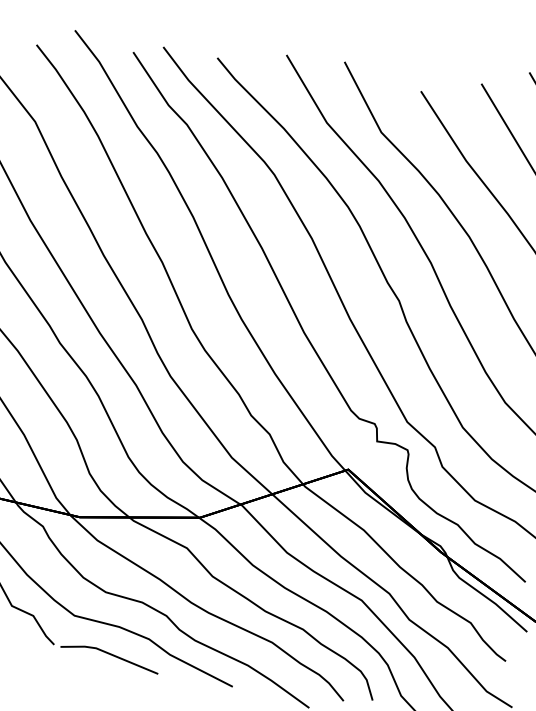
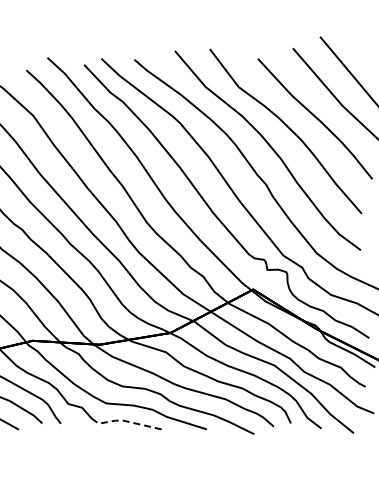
line: (108, 653) -> (130, 422), solid -> dashed

